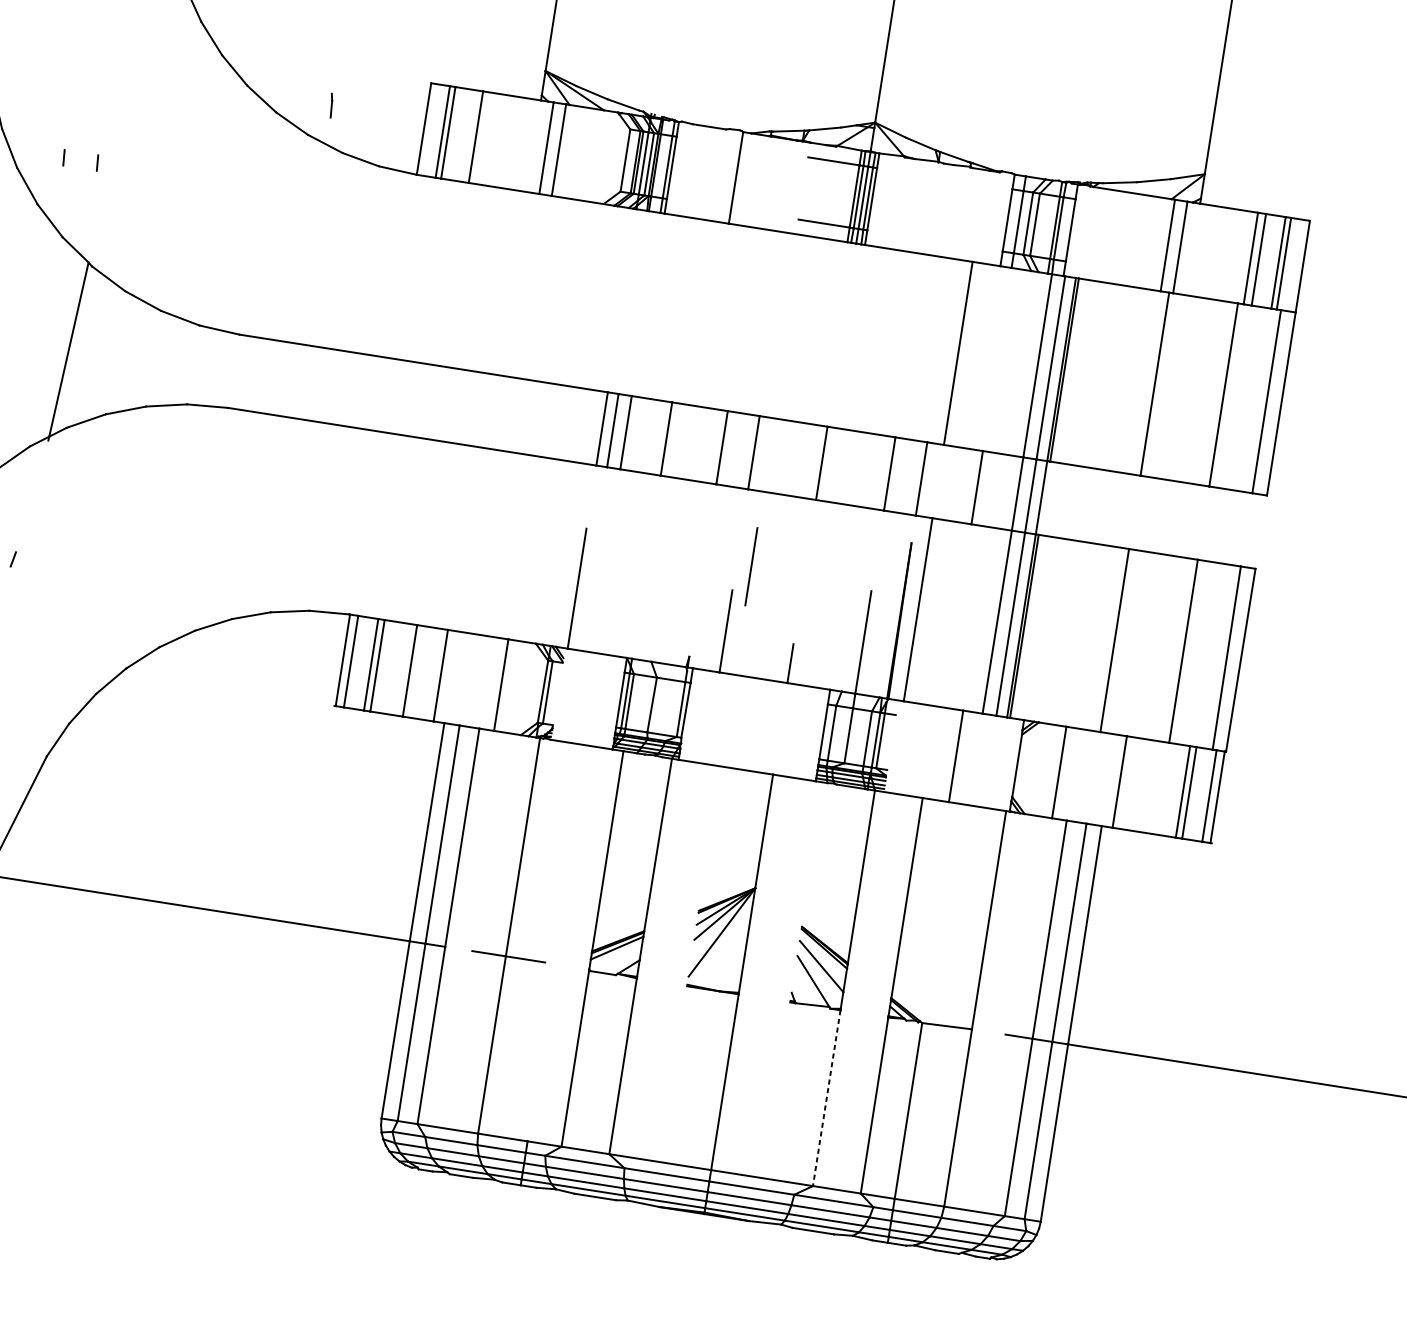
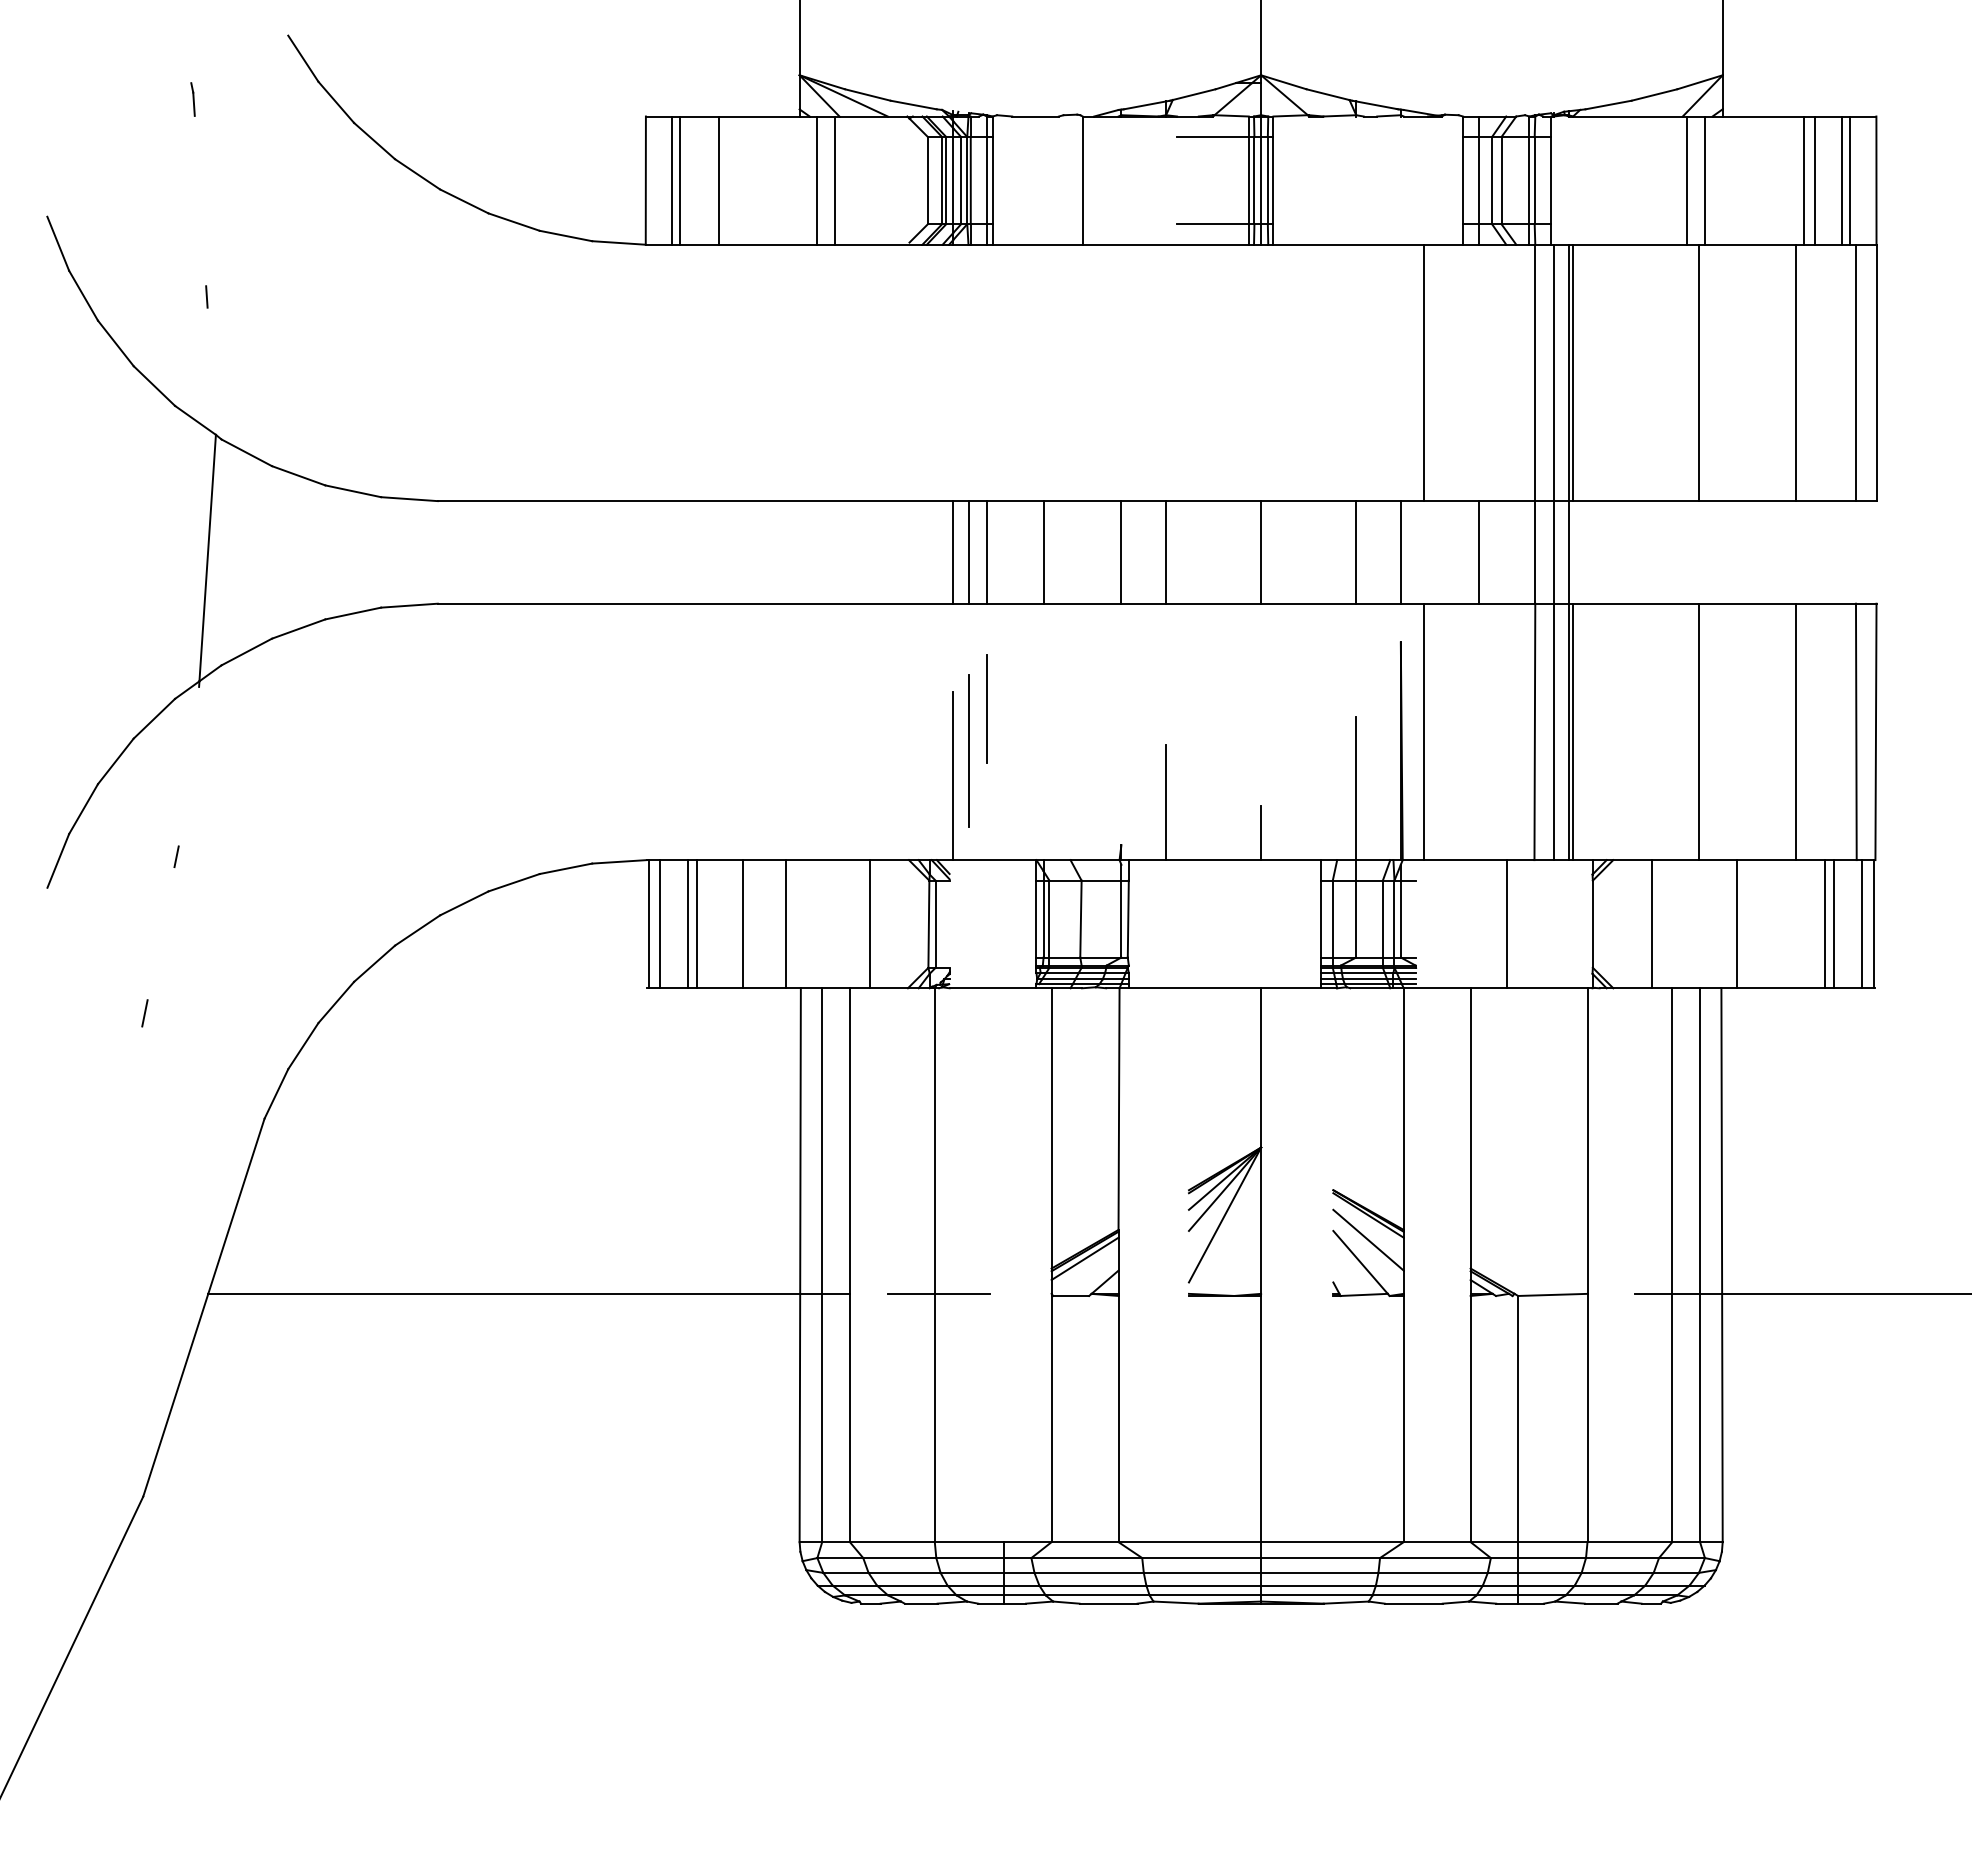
line: (330, 105) -> (192, 99), moved
line: (63, 157) -> (159, 296), removed
line: (751, 566) -> (986, 708), moved
line: (590, 572) -> (968, 751), added
line: (826, 1098) -> (1403, 1419), dashed -> solid

